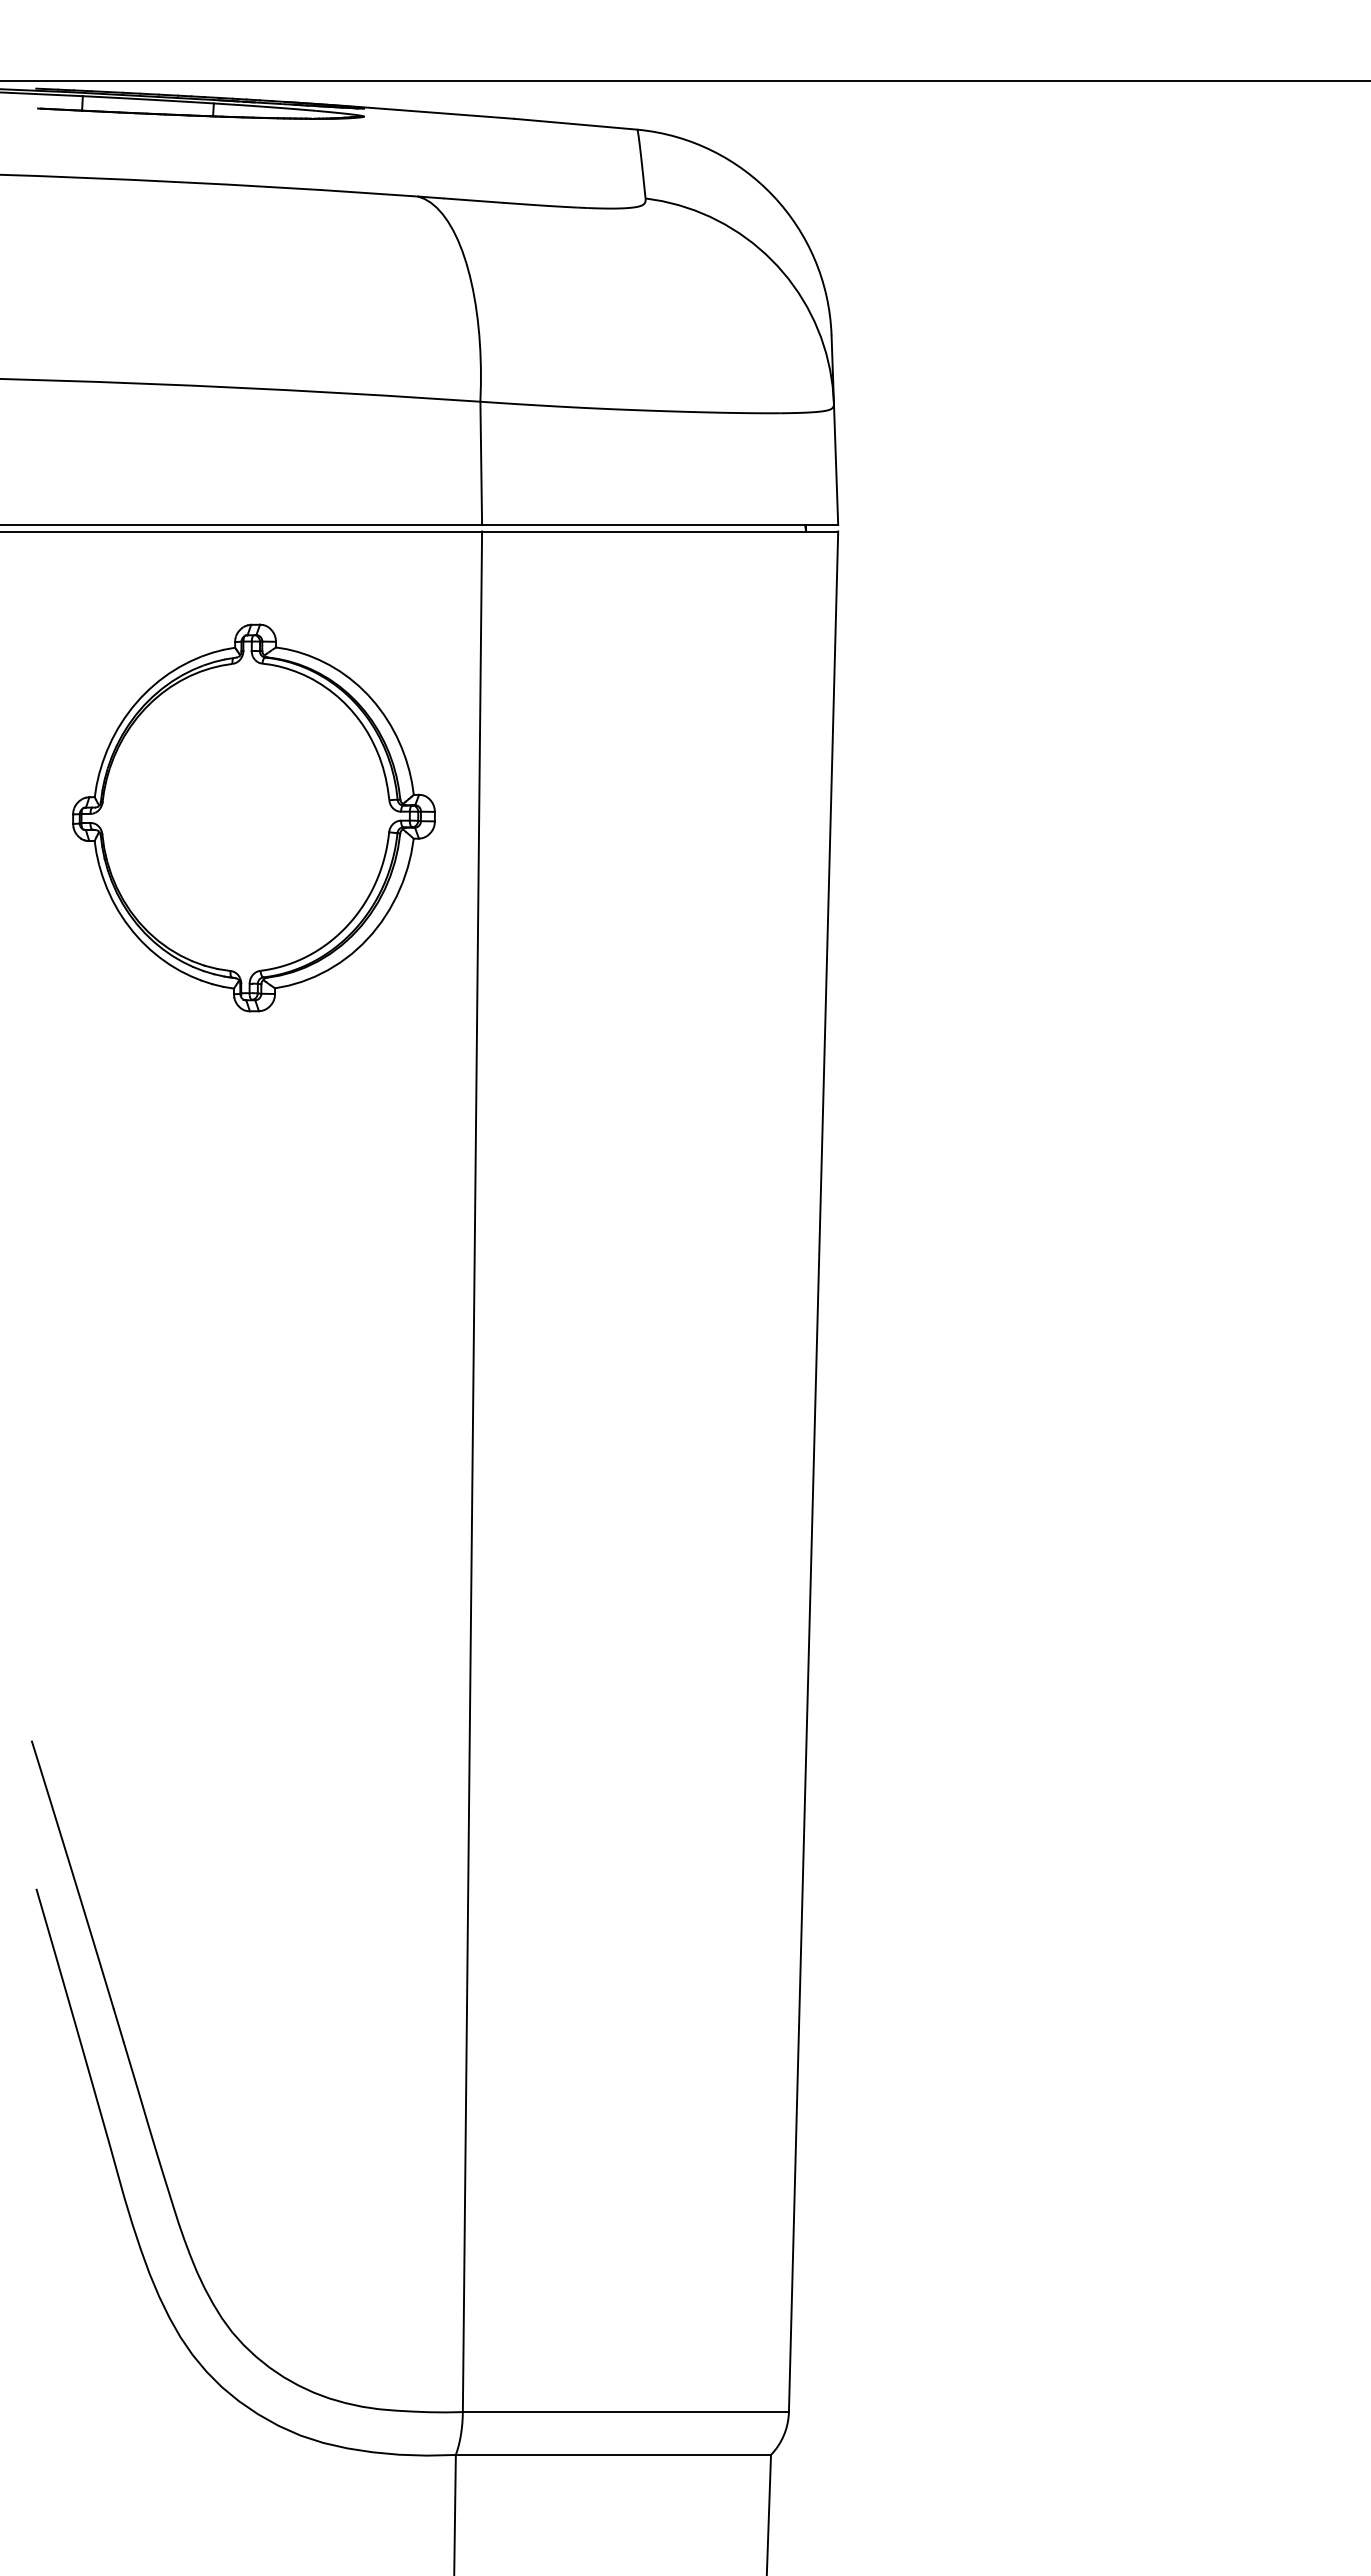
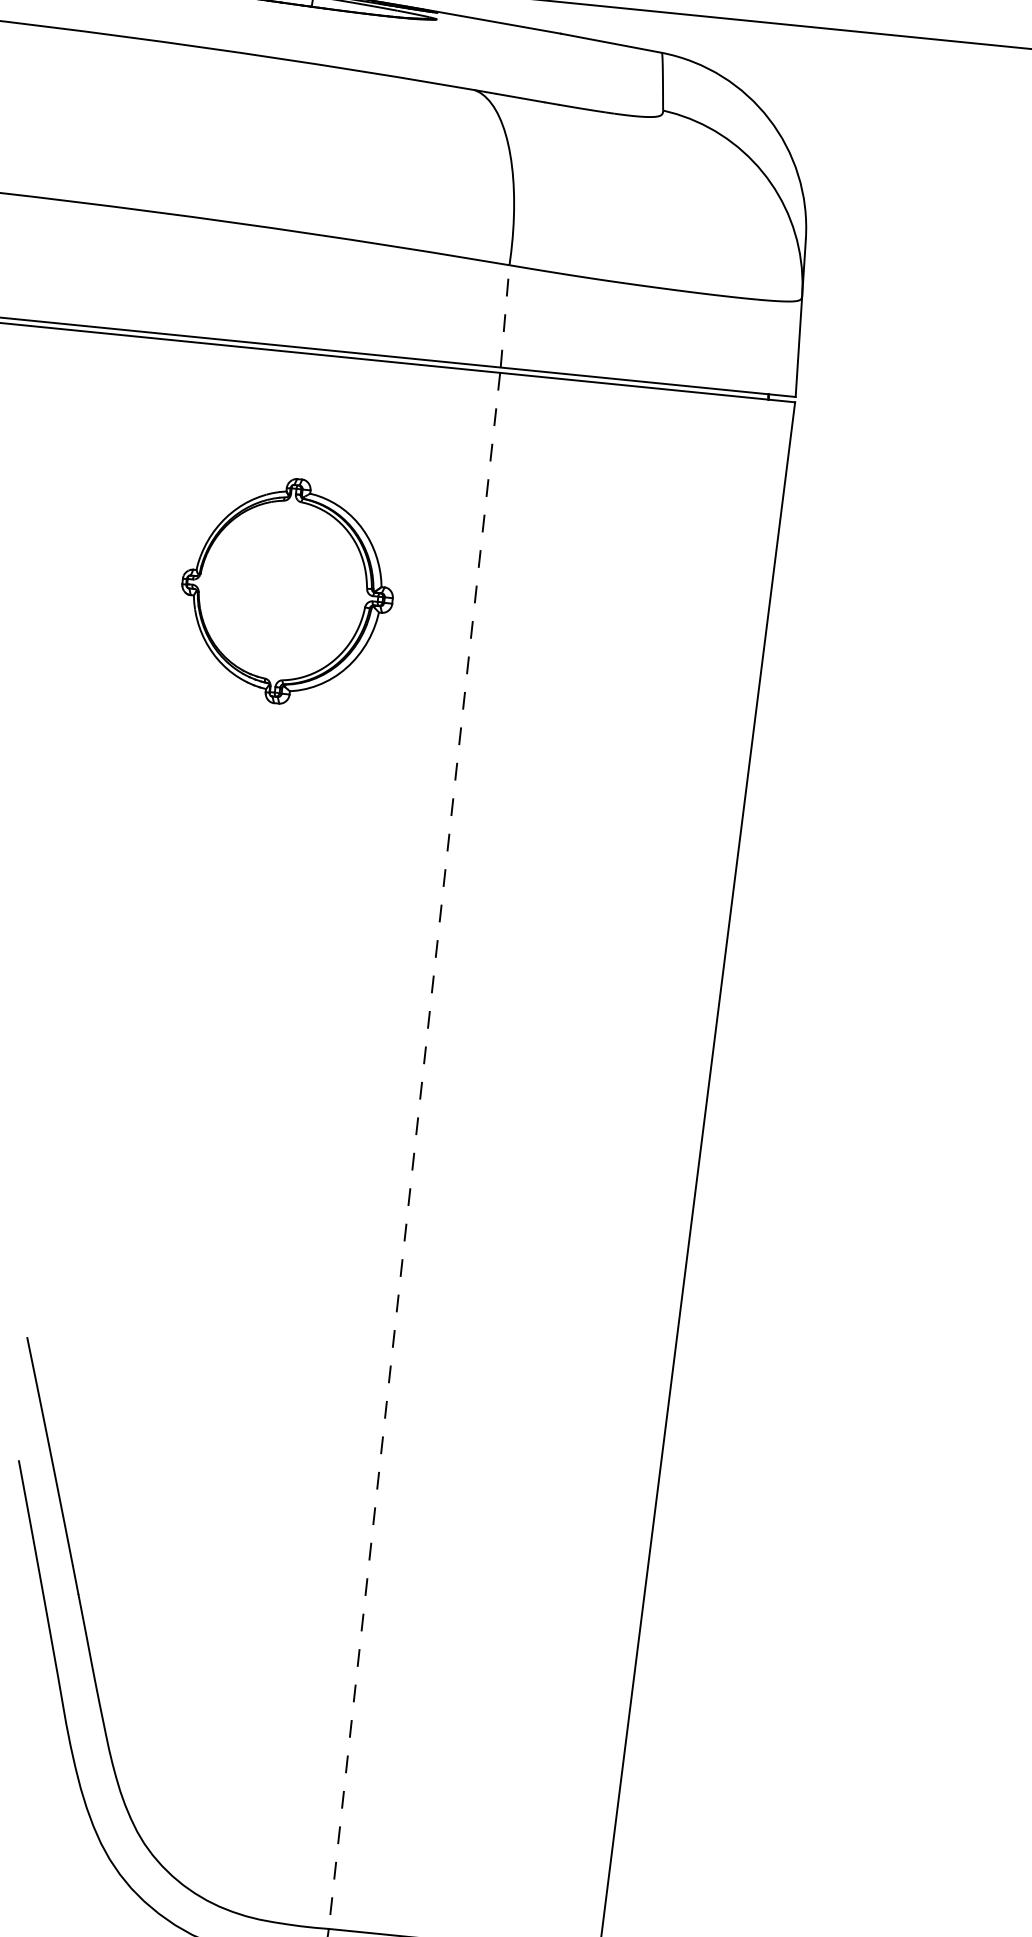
line: (481, 463) -> (505, 316), solid -> dashed
part: (253, 817) -> (287, 590), size x0.7
line: (472, 1472) -> (414, 1151), solid -> dashed

